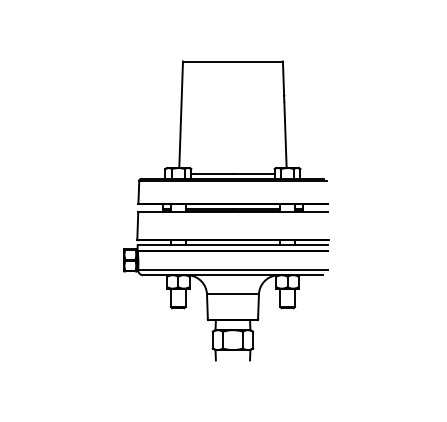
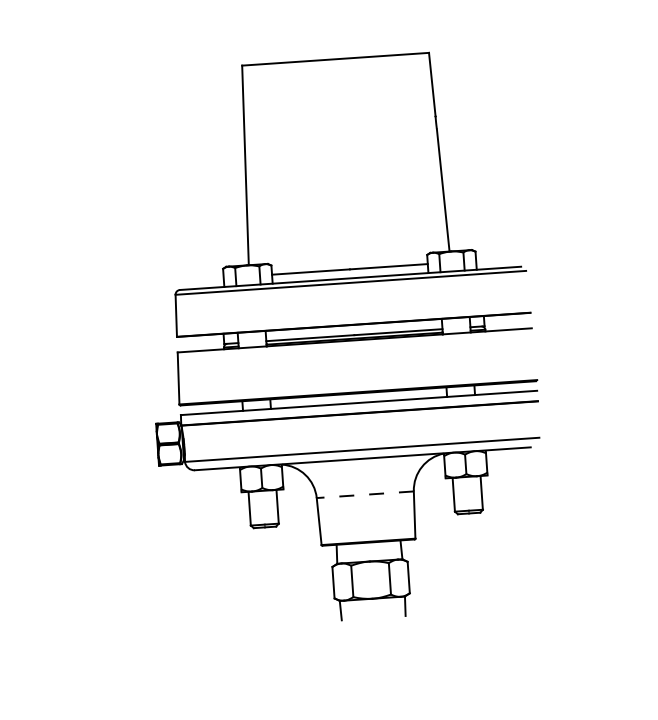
line: (232, 294) -> (364, 494), solid -> dashed

